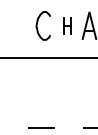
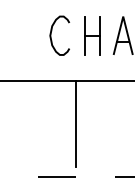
part: (67, 25) -> (92, 35), size x1.67
line: (55, 89) -> (76, 123), added

